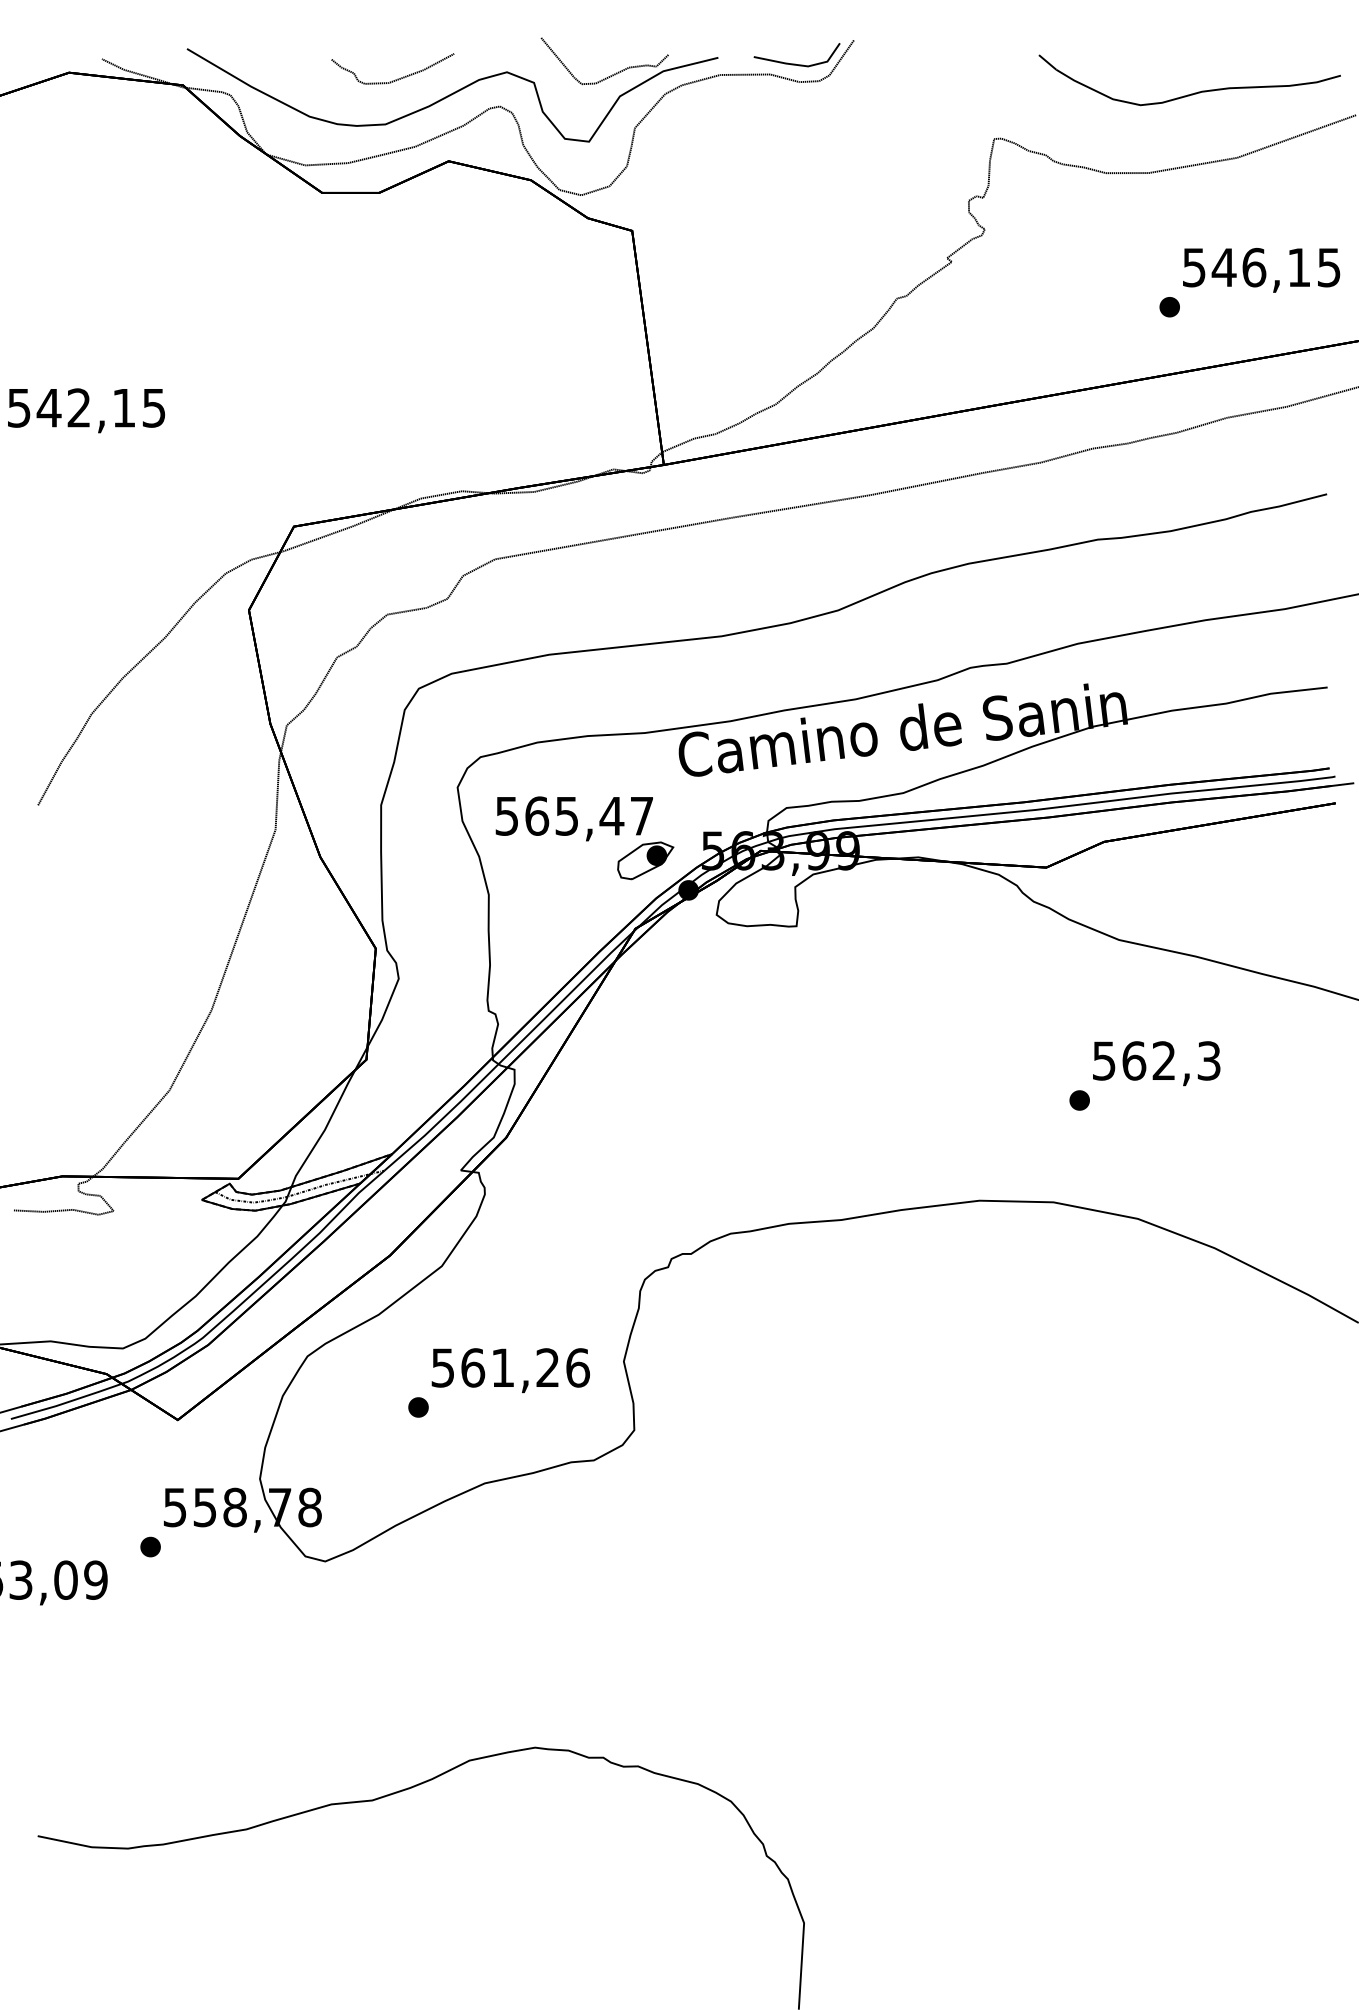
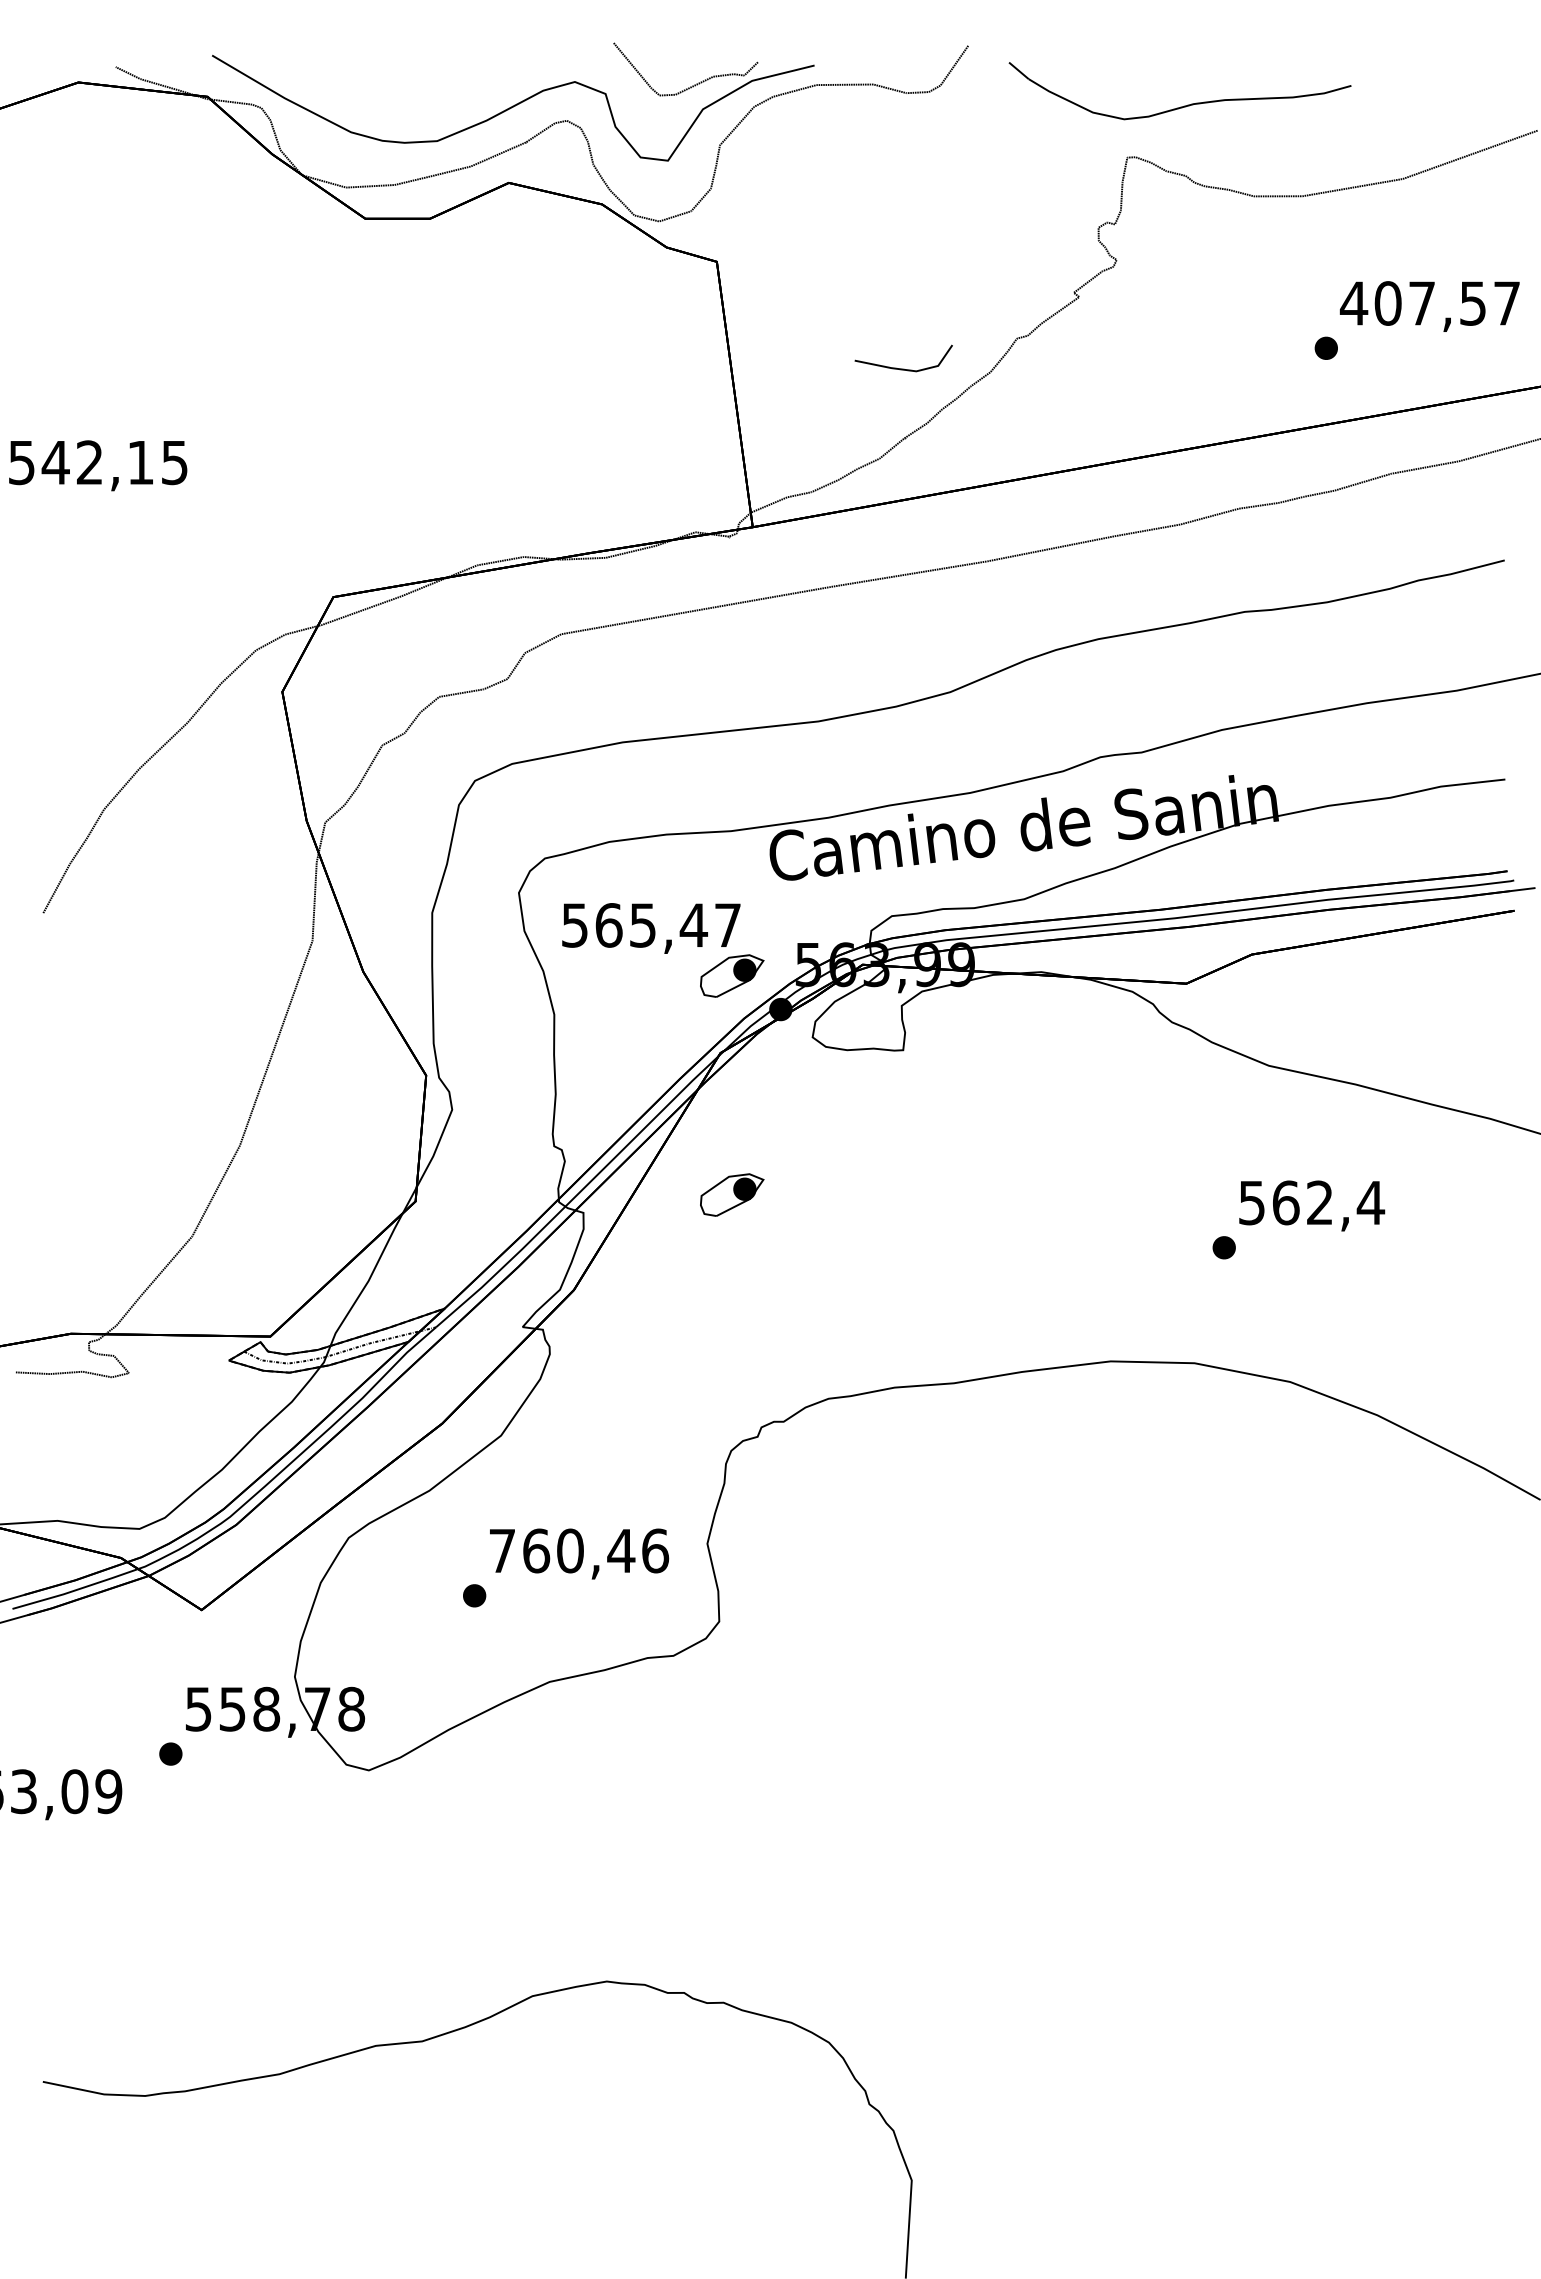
curve: (796, 63) -> (903, 368), moved
curve: (397, 78) -> (450, 89), removed
part: (1193, 93) -> (1184, 105), moved
text: (1260, 267) -> (1429, 303), 546,15 -> 407,57
part: (645, 1053) -> (732, 1194), added
text: (1208, 1060) -> (1370, 1202), 562,3 -> 562,4
text: (496, 1367) -> (562, 1550), 561,26 -> 760,46

